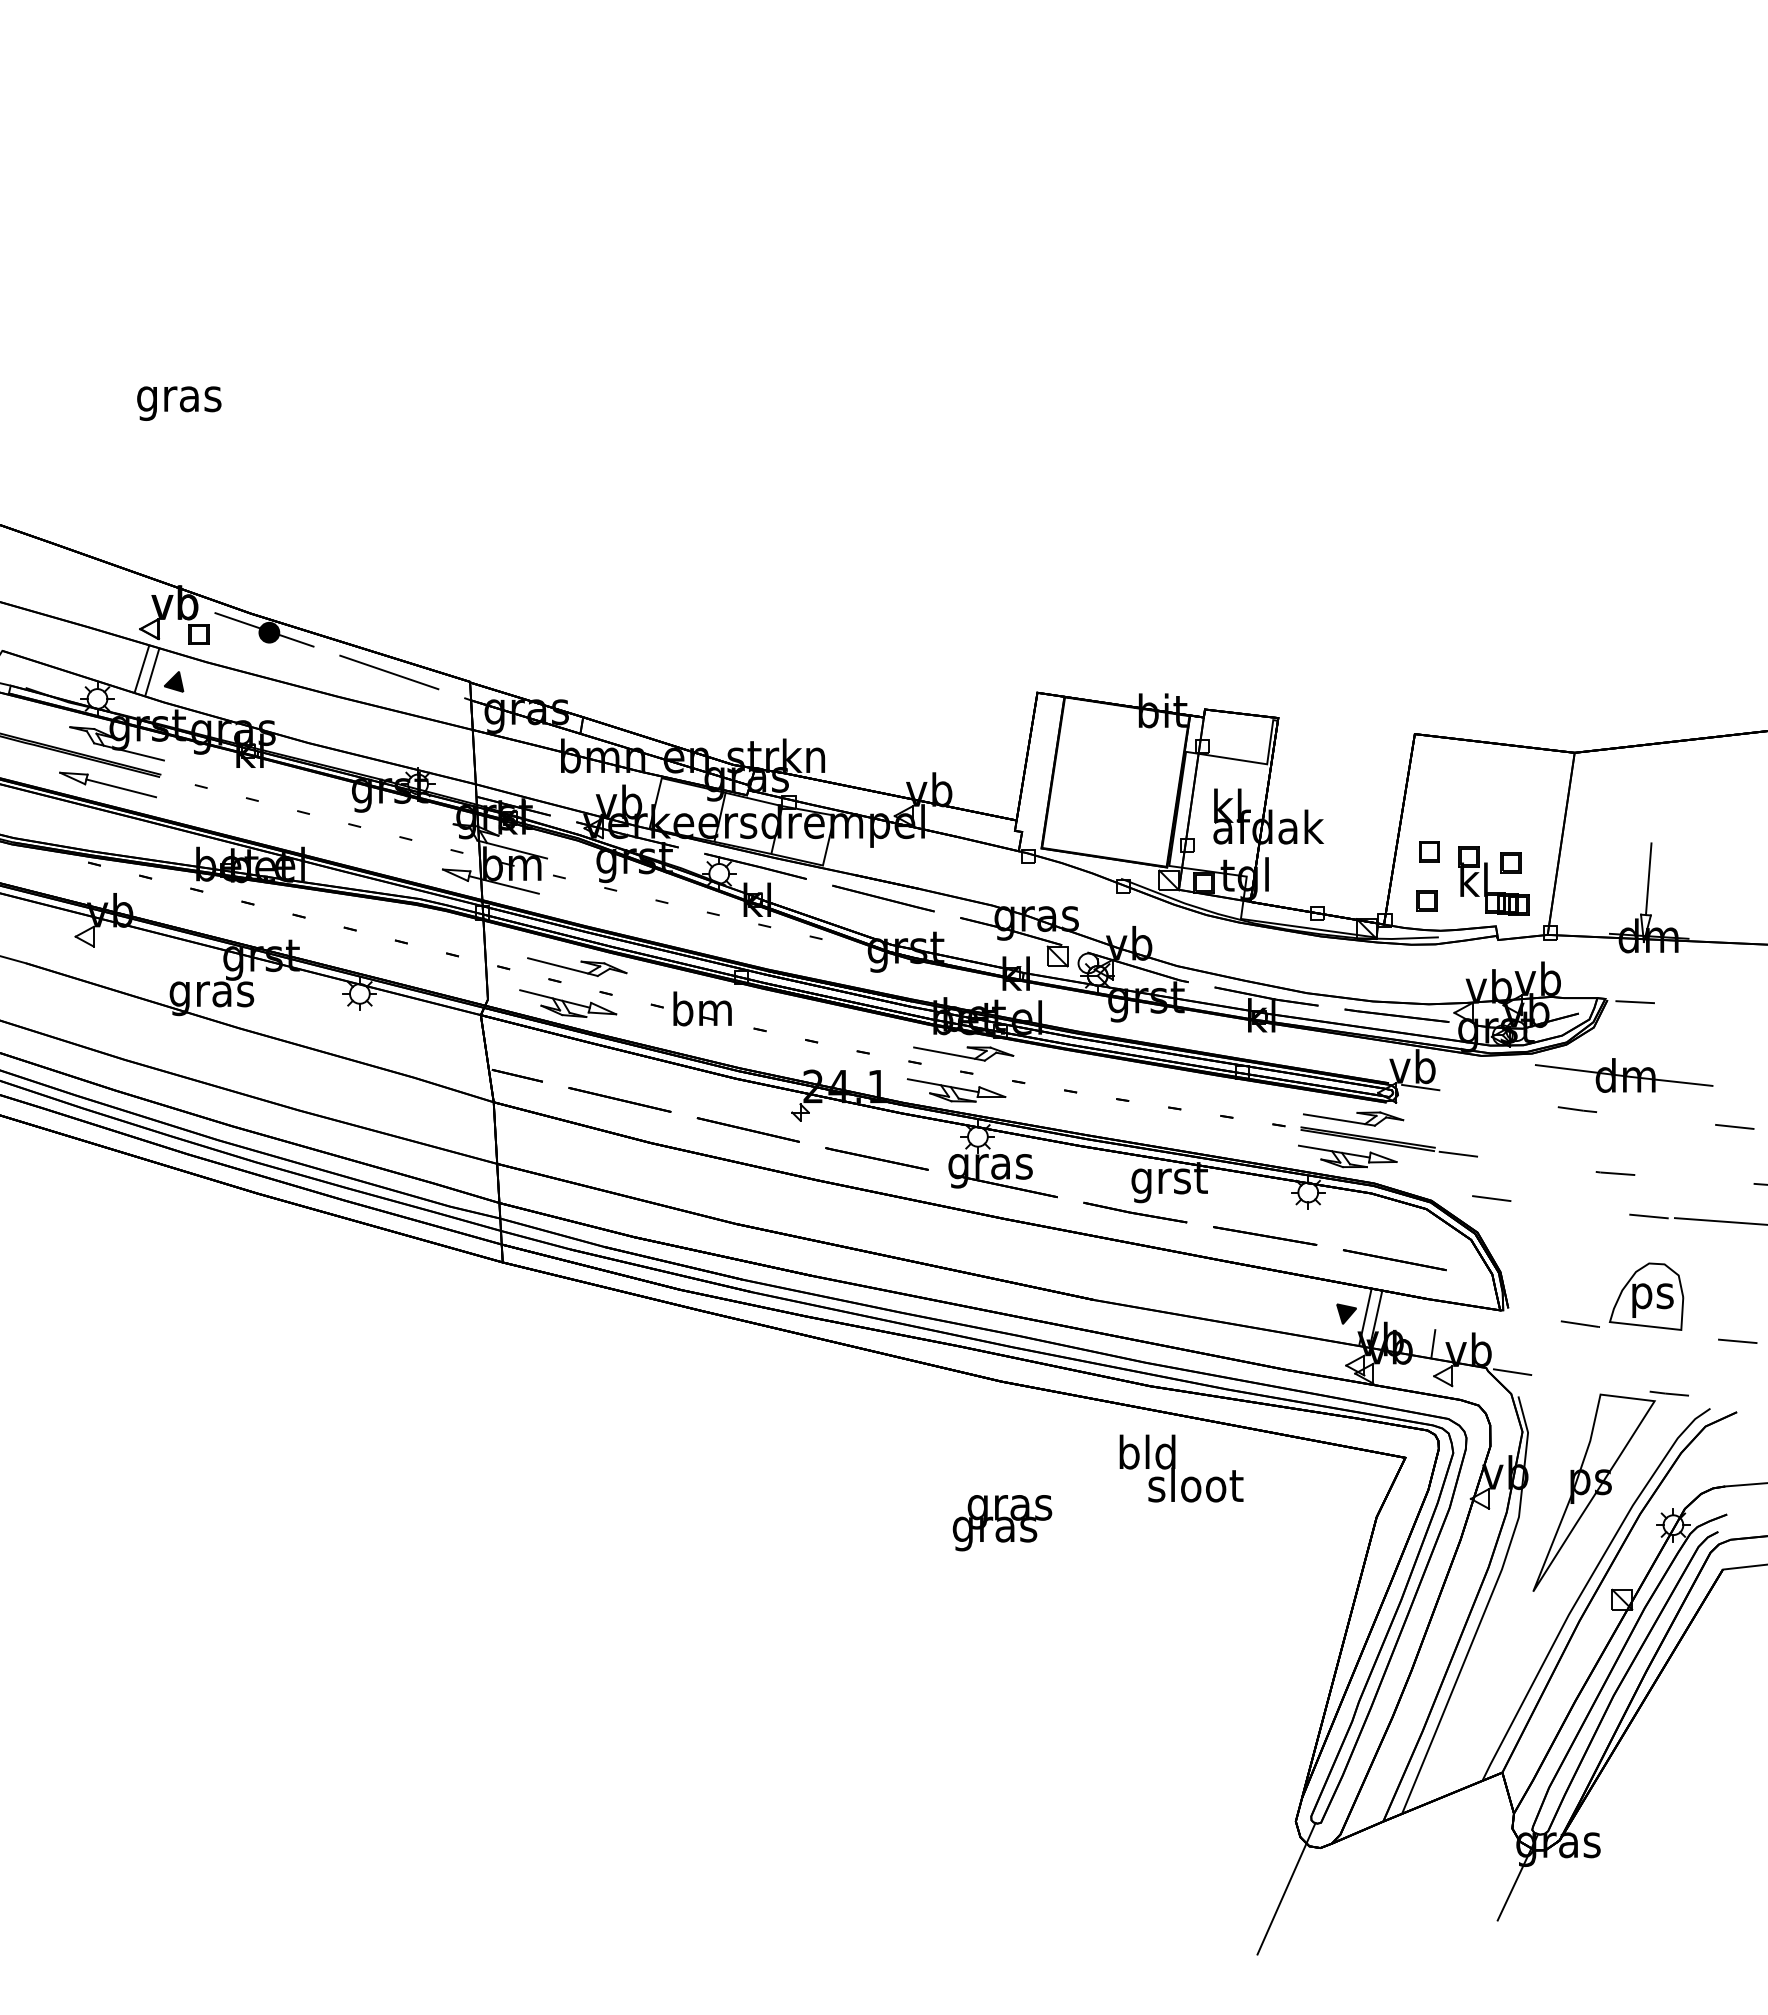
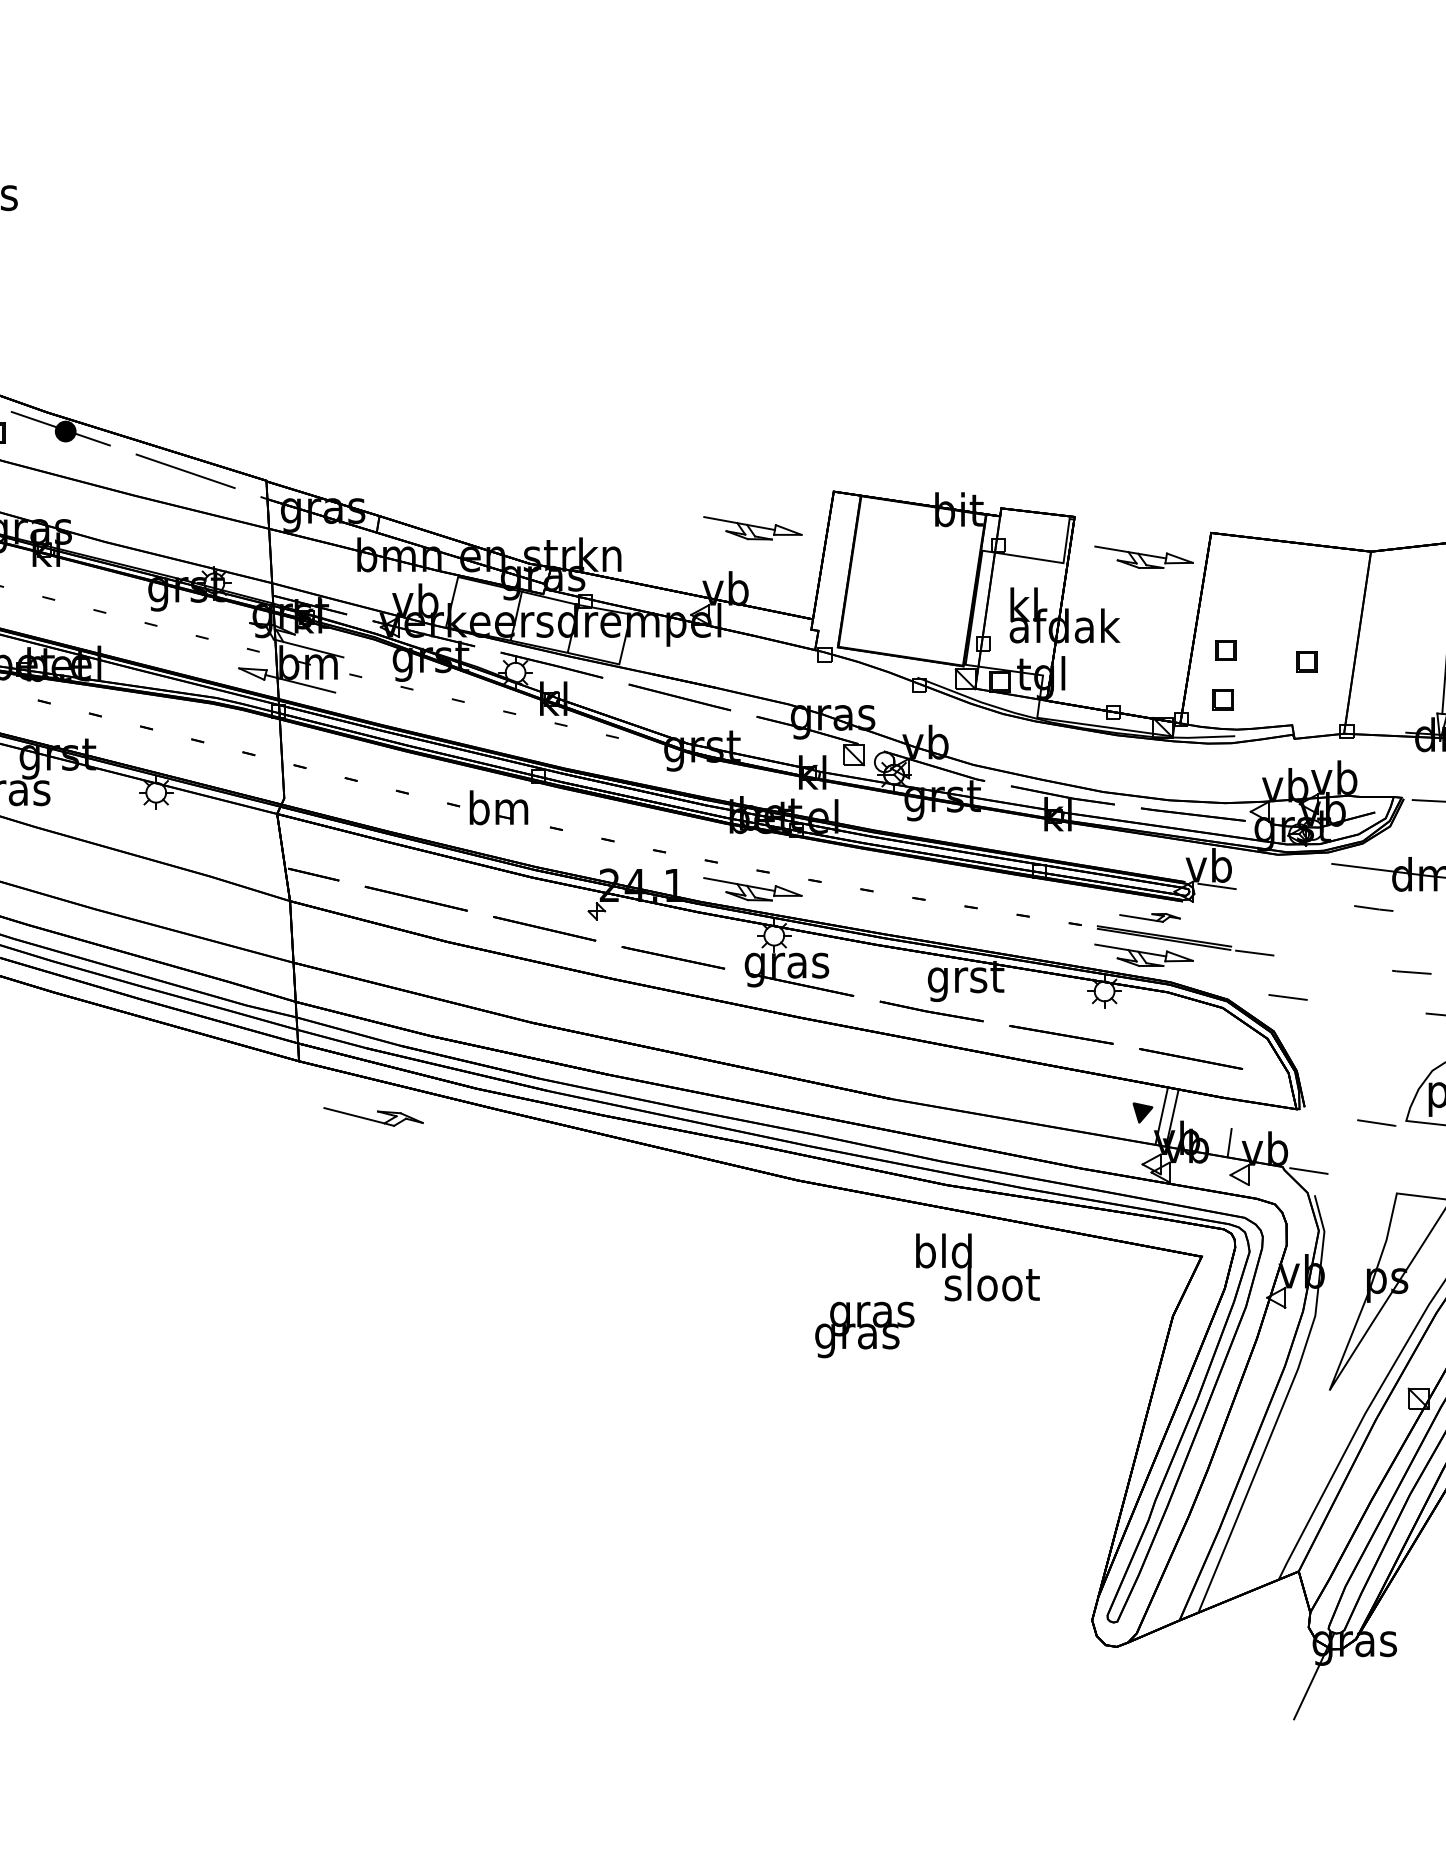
part: (956, 729) -> (752, 528), added
part: (1347, 758) -> (1143, 557), added
part: (1493, 880) -> (1289, 679), removed
part: (577, 967) -> (373, 1117), moved
part: (568, 1003) -> (364, 802), removed
part: (963, 1053) -> (759, 852), removed
part: (1353, 1118) -> (1149, 917), size x0.6
text: (1002, 1523) -> (864, 1330), moved
line: (1286, 1888) -> (1082, 1687), removed

